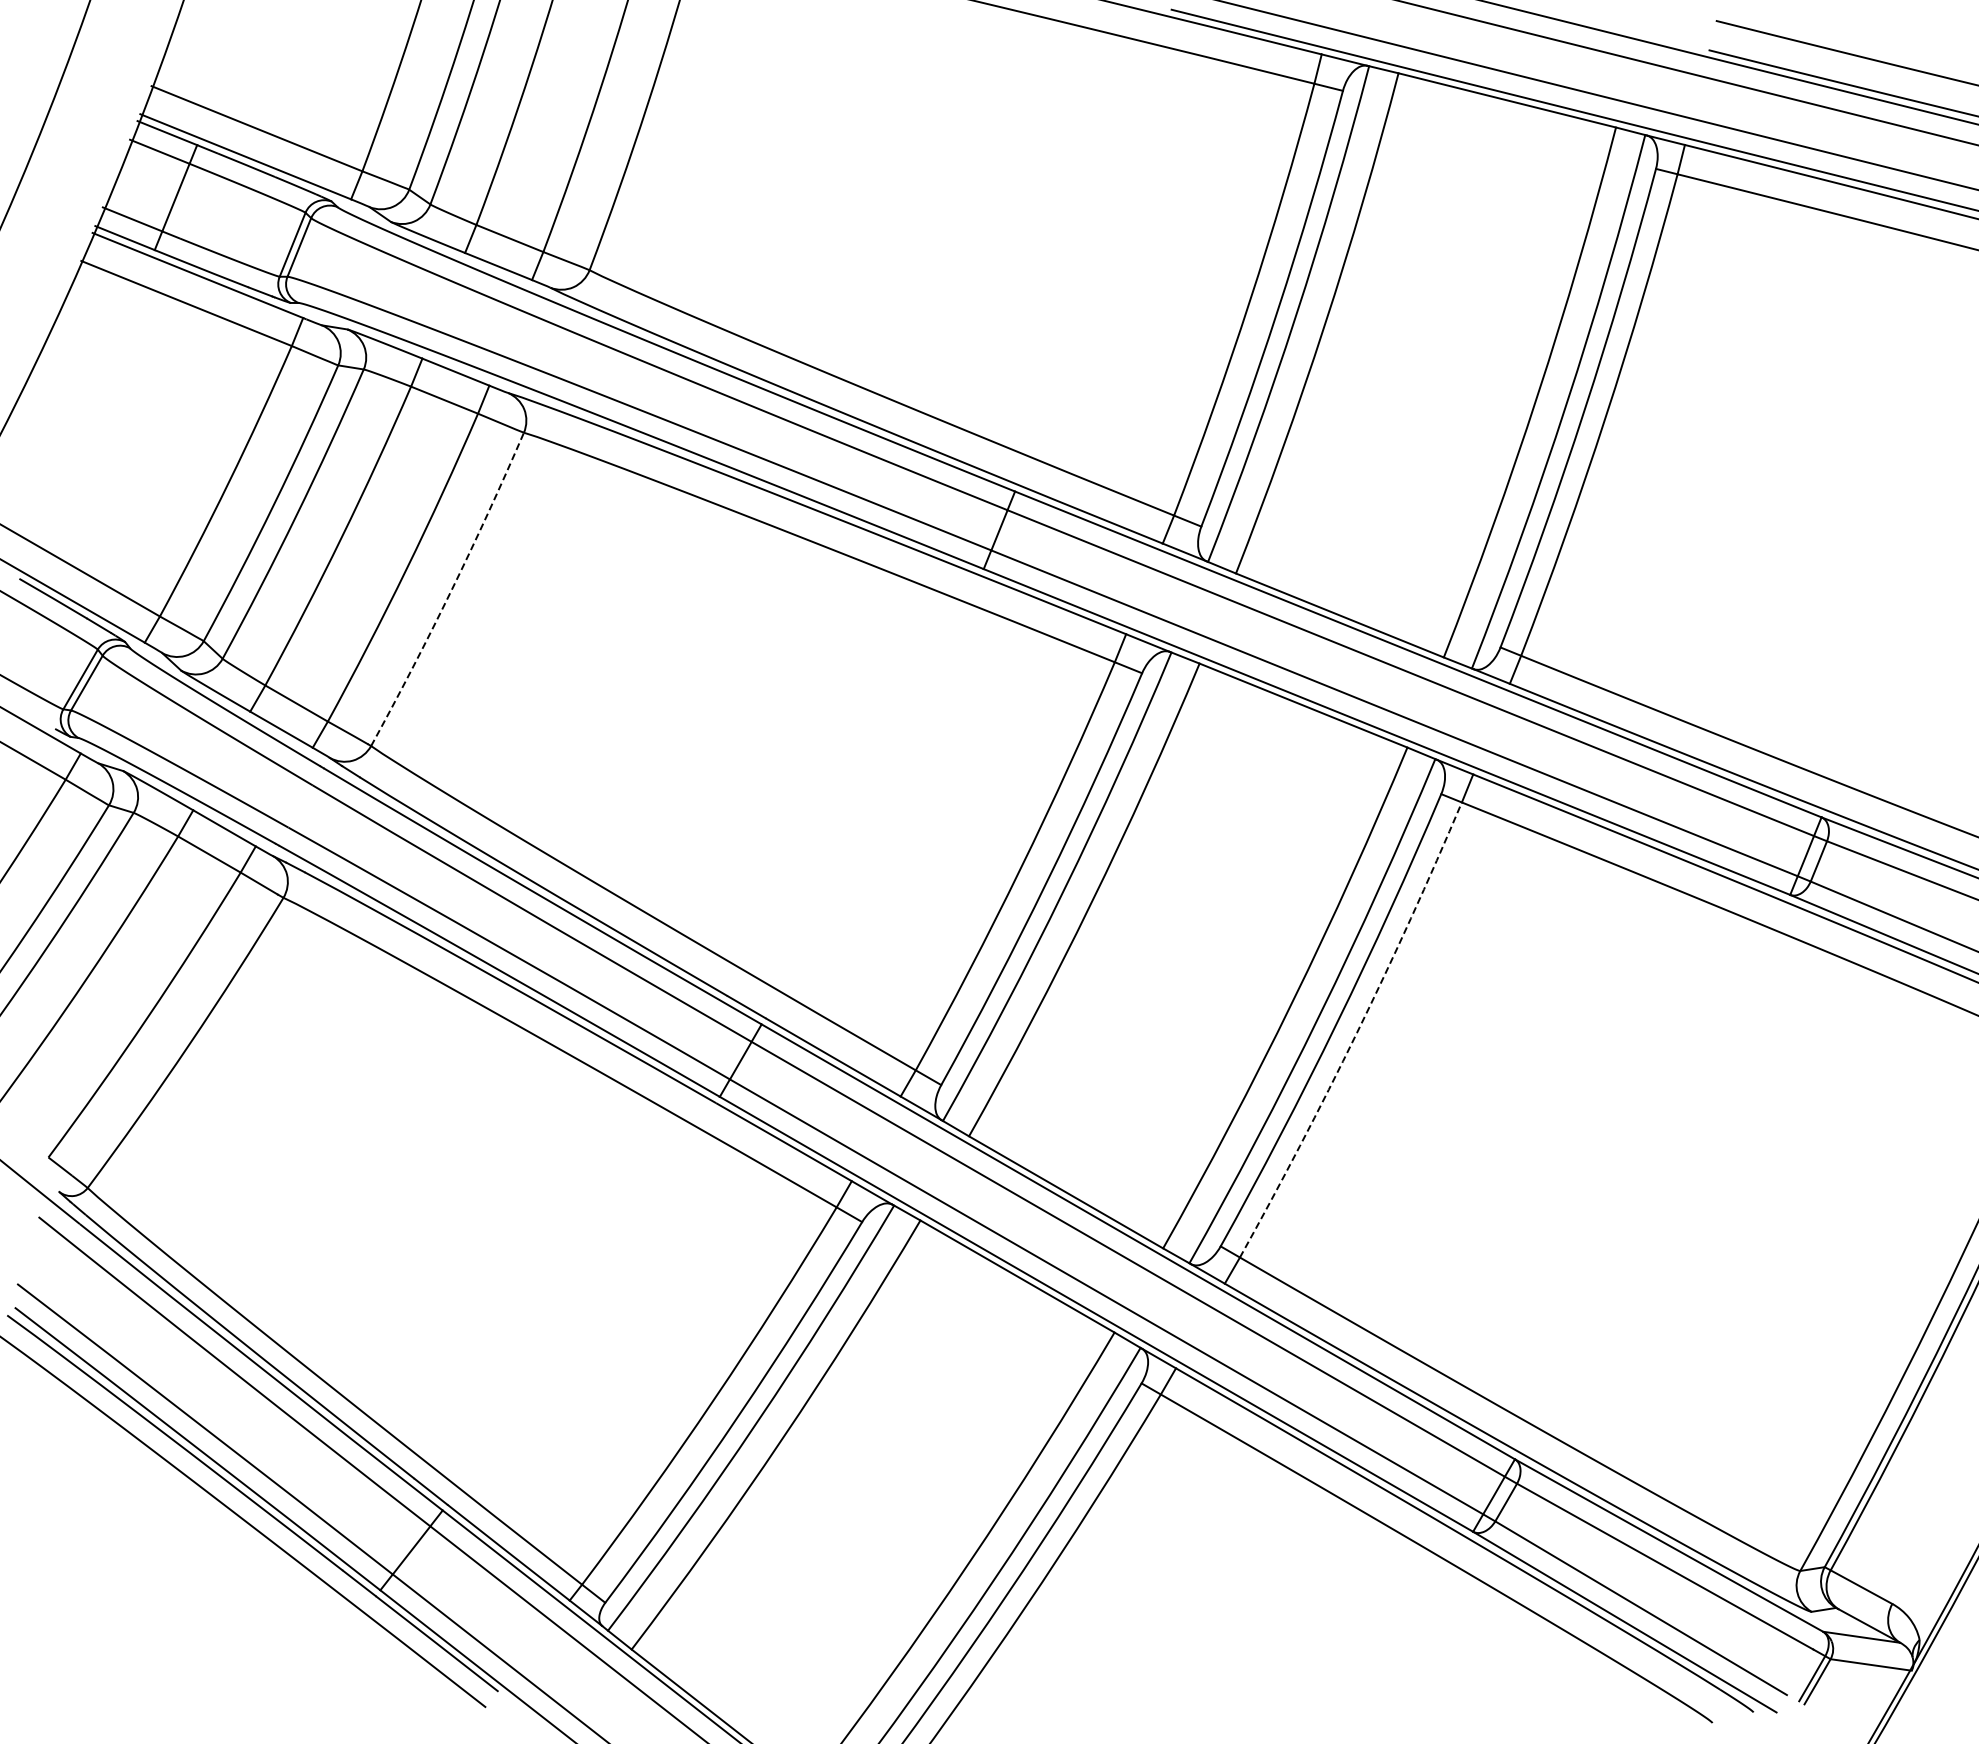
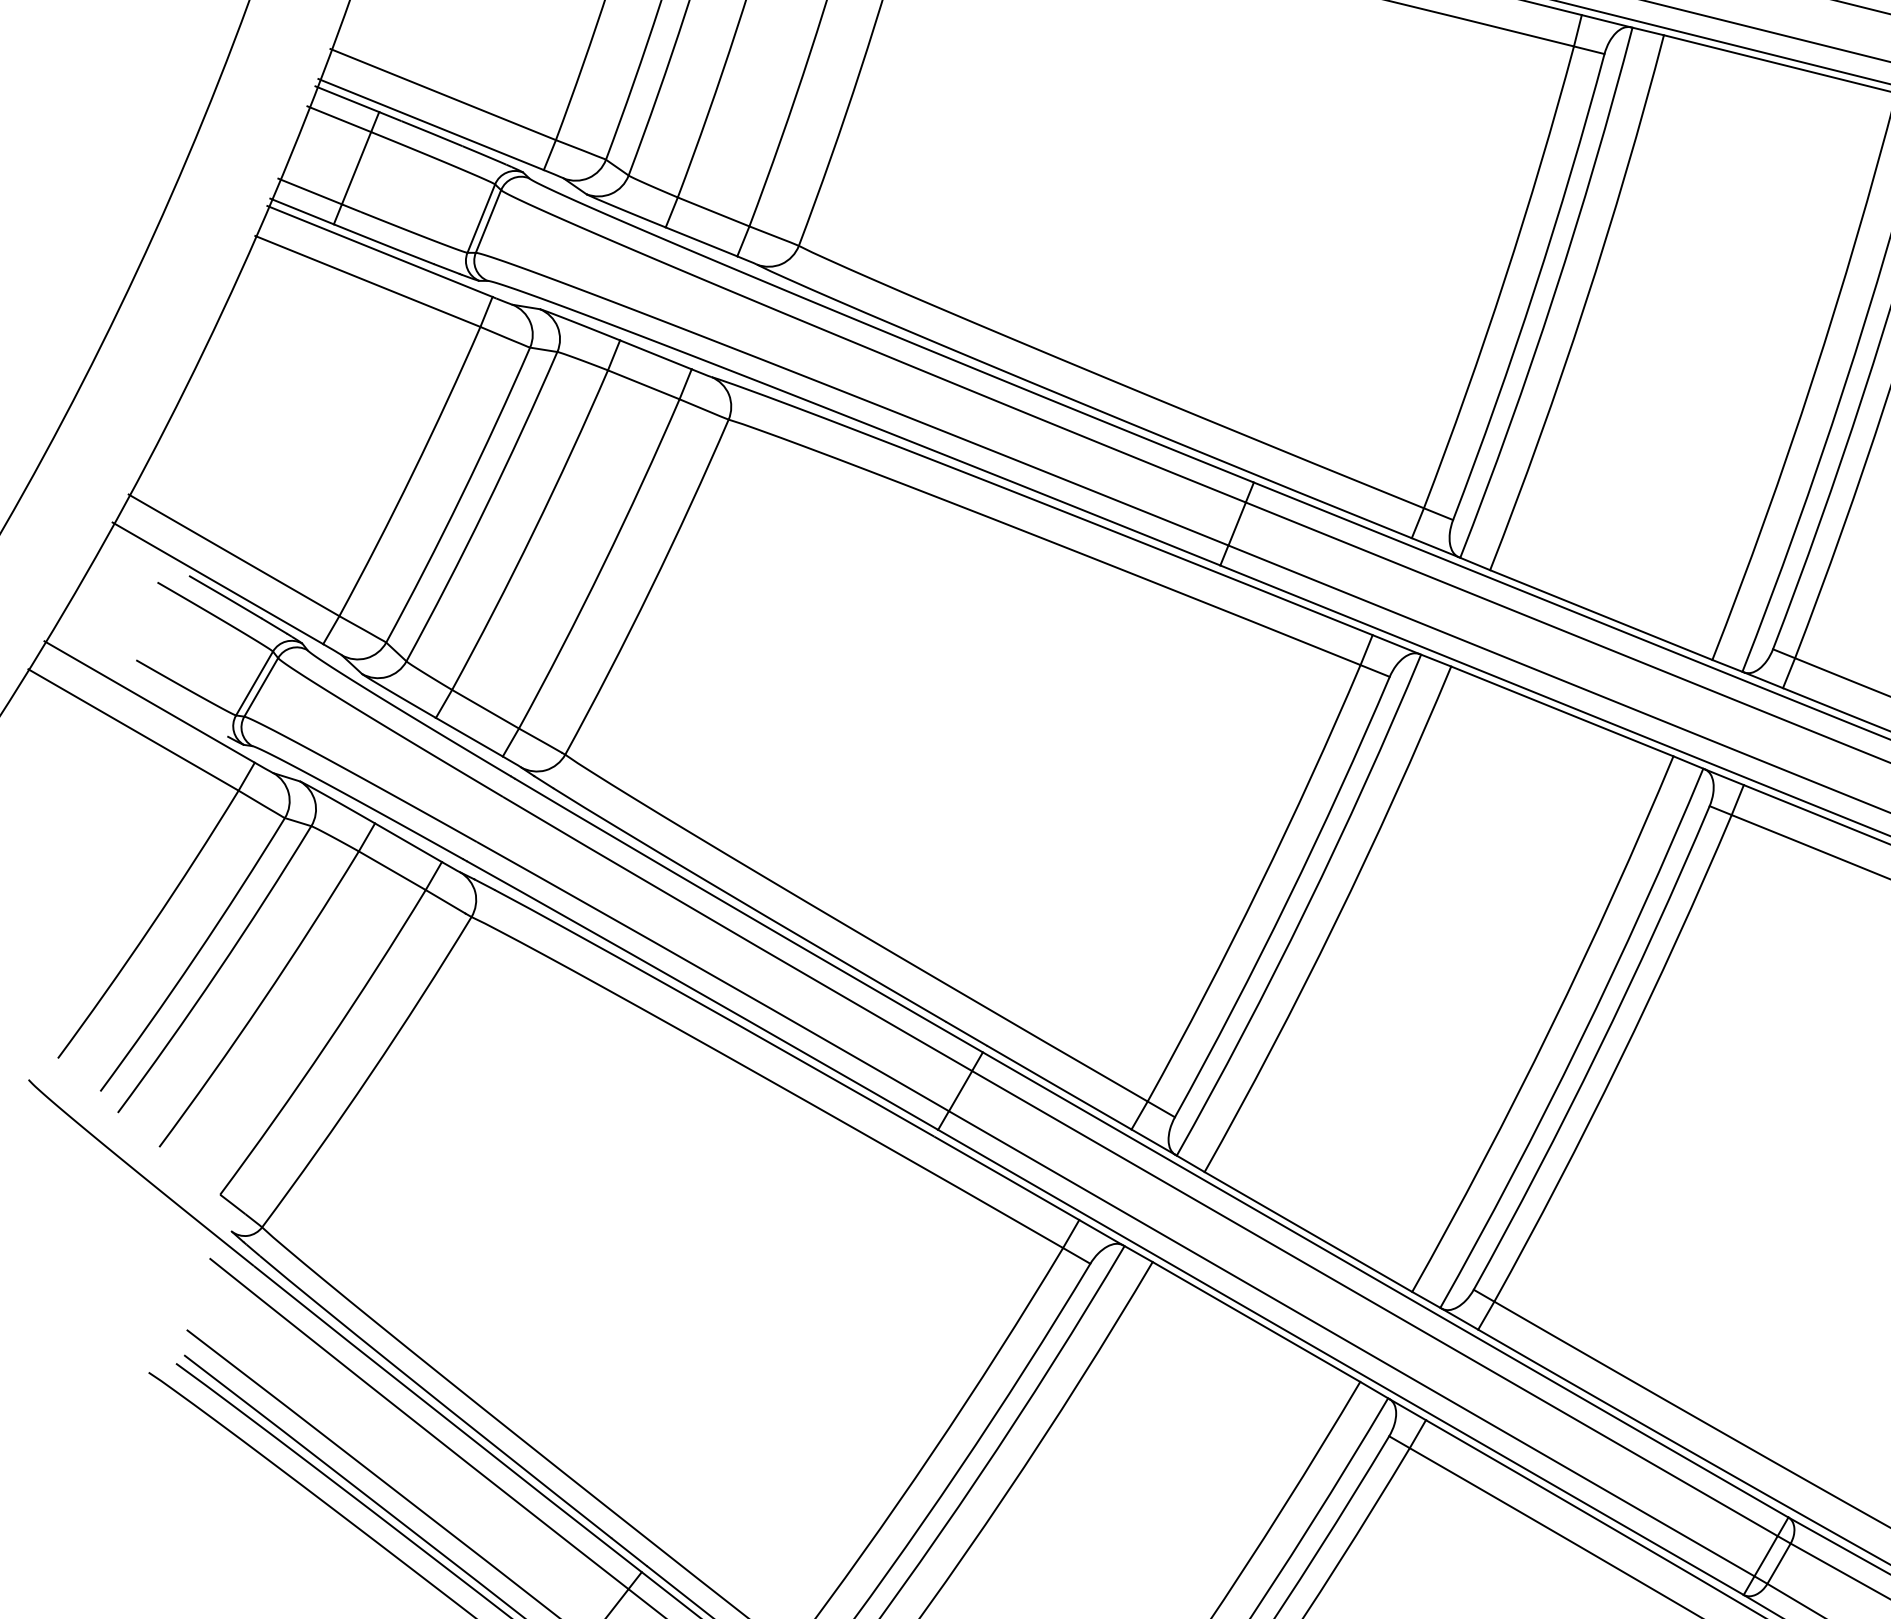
arc: (451, 591) -> (651, 589), dashed -> solid
arc: (1356, 1032) -> (1618, 1061), dashed -> solid

